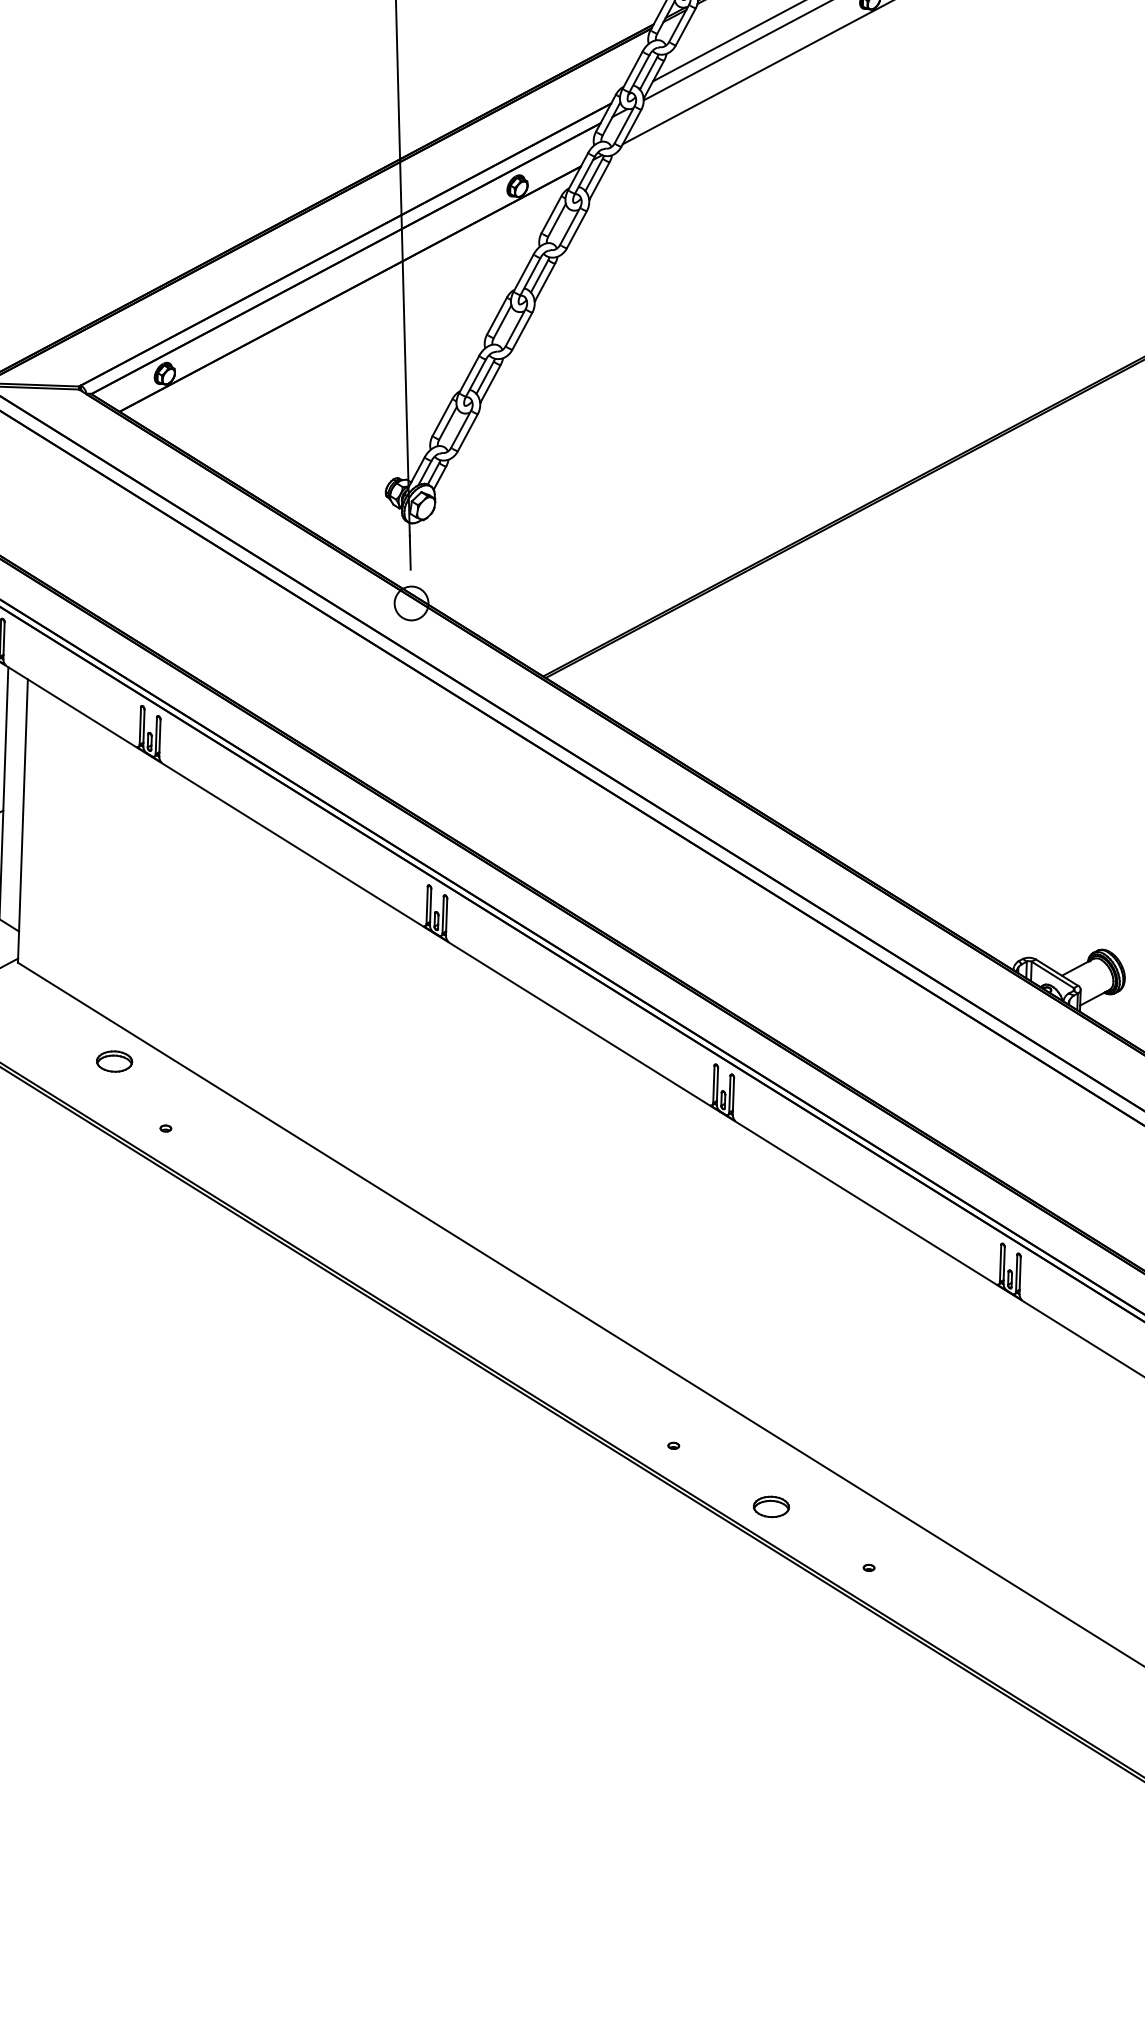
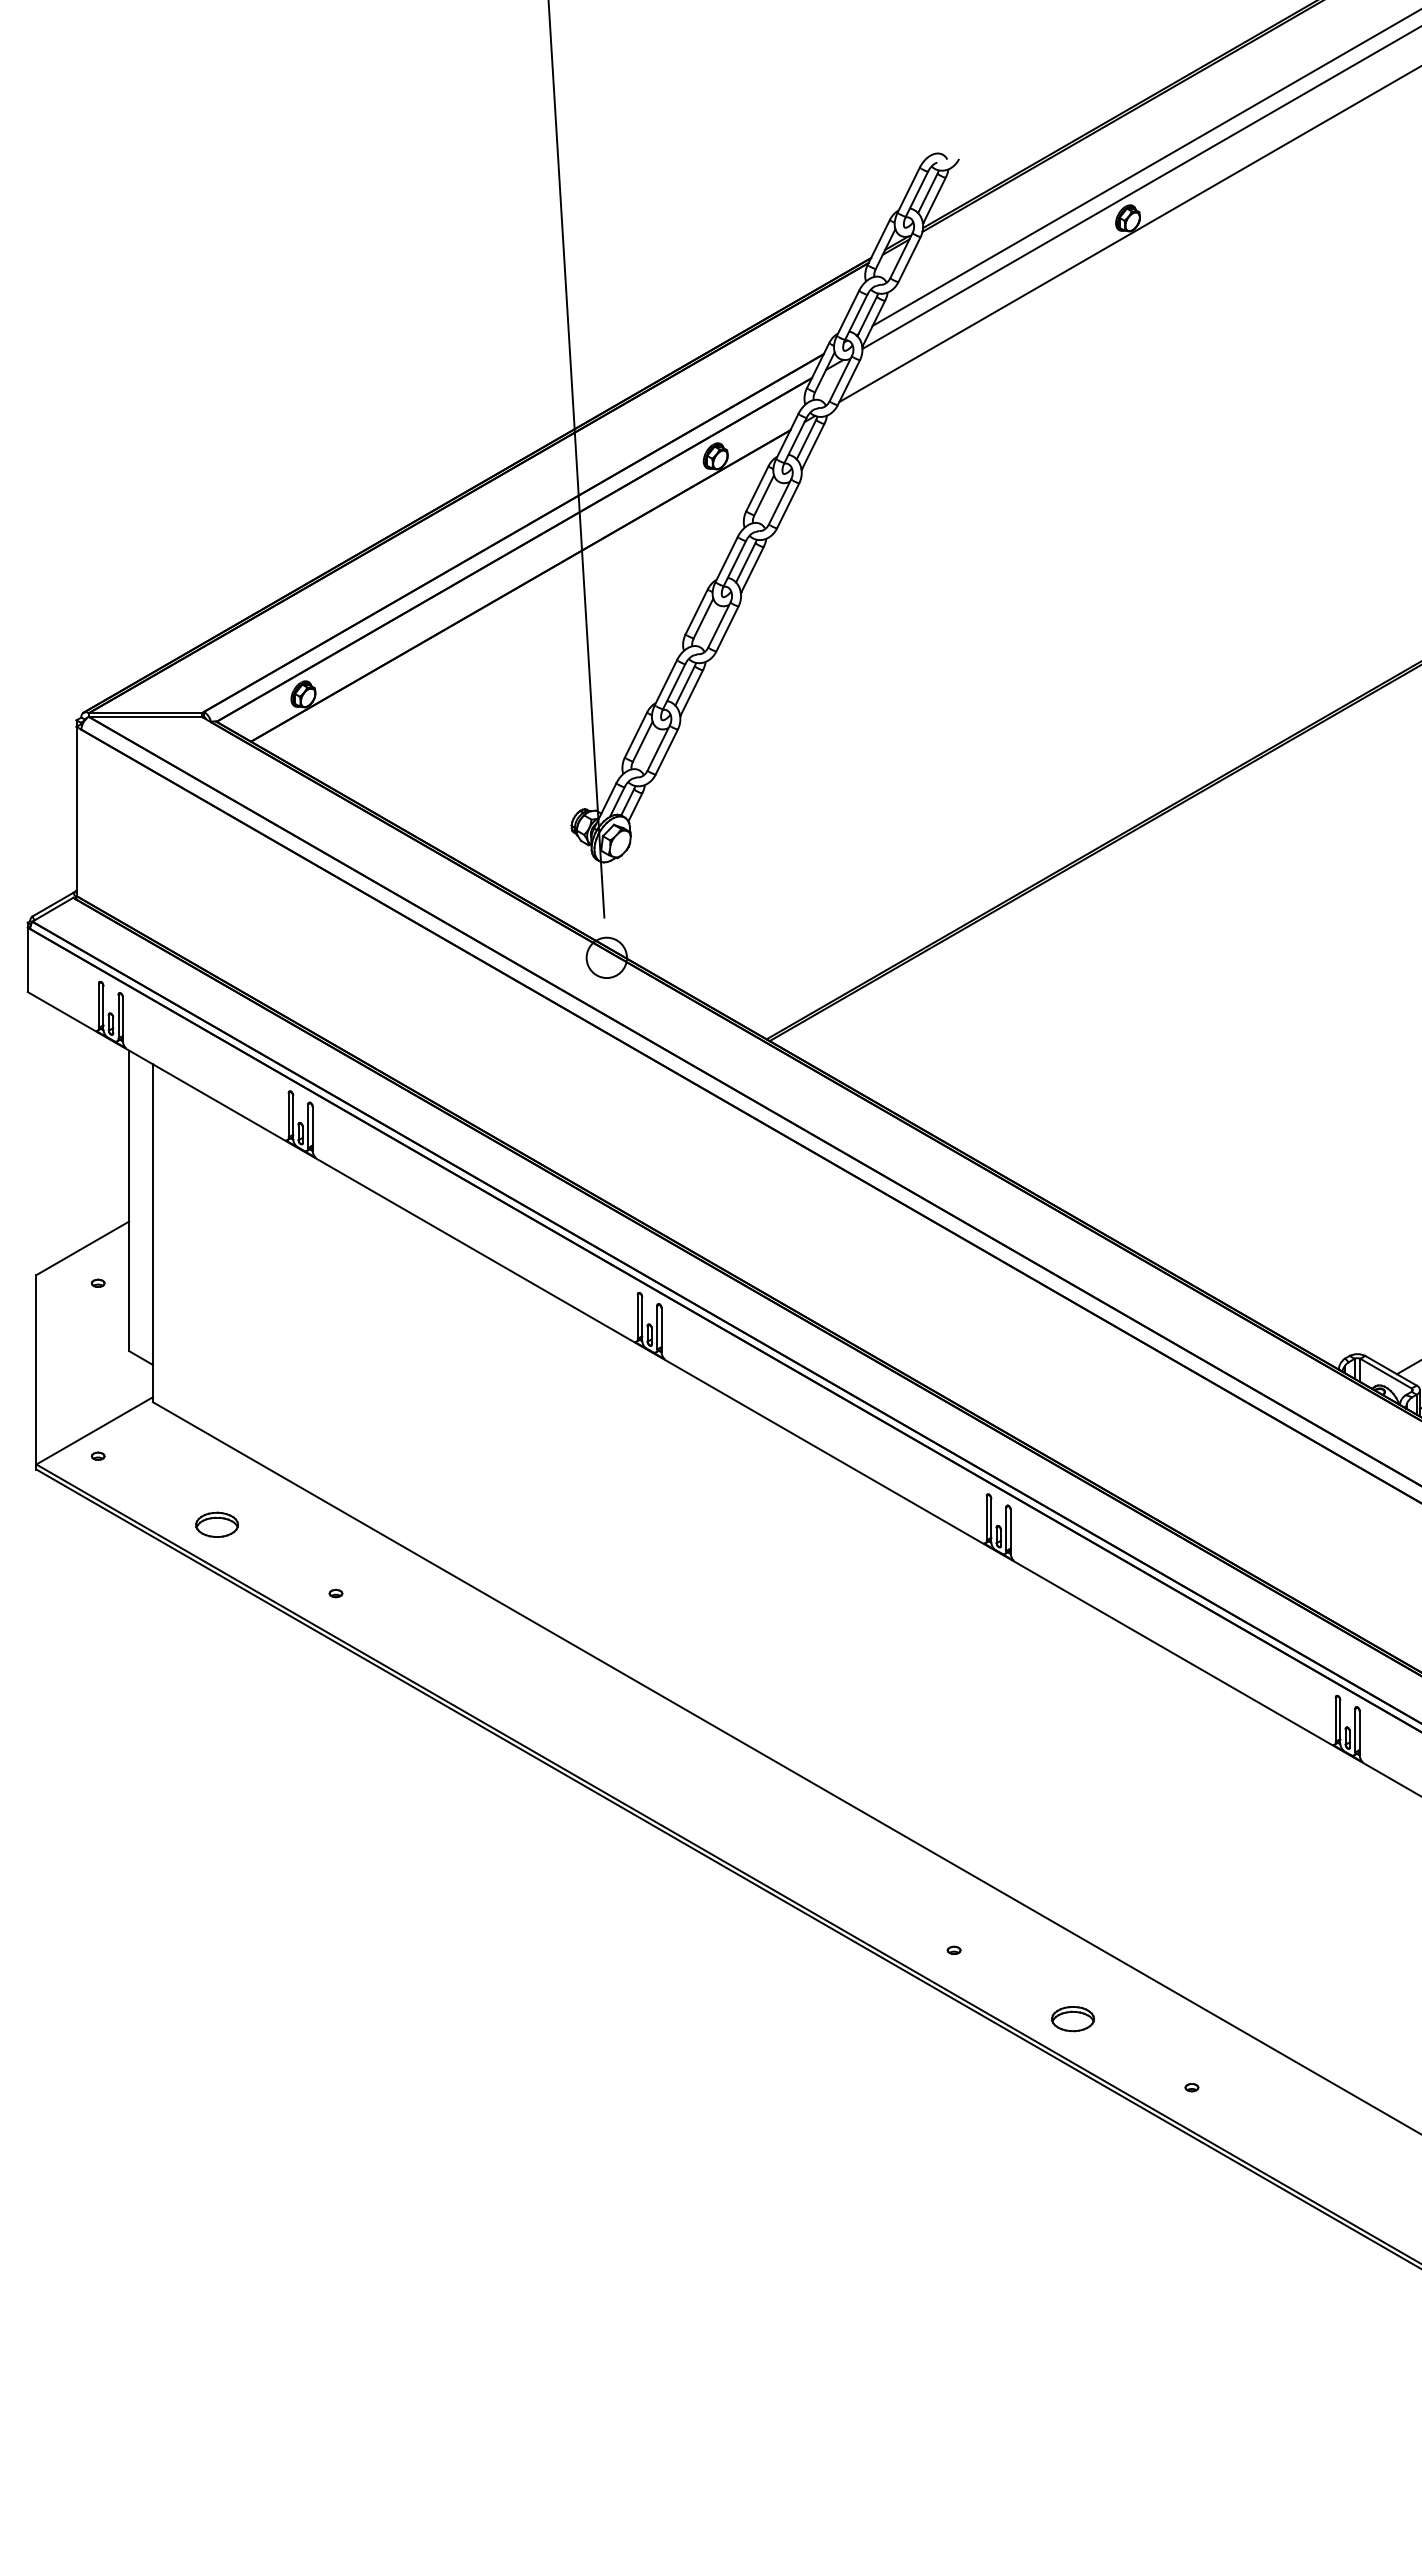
part: (114, 1061) -> (216, 1524), moved

